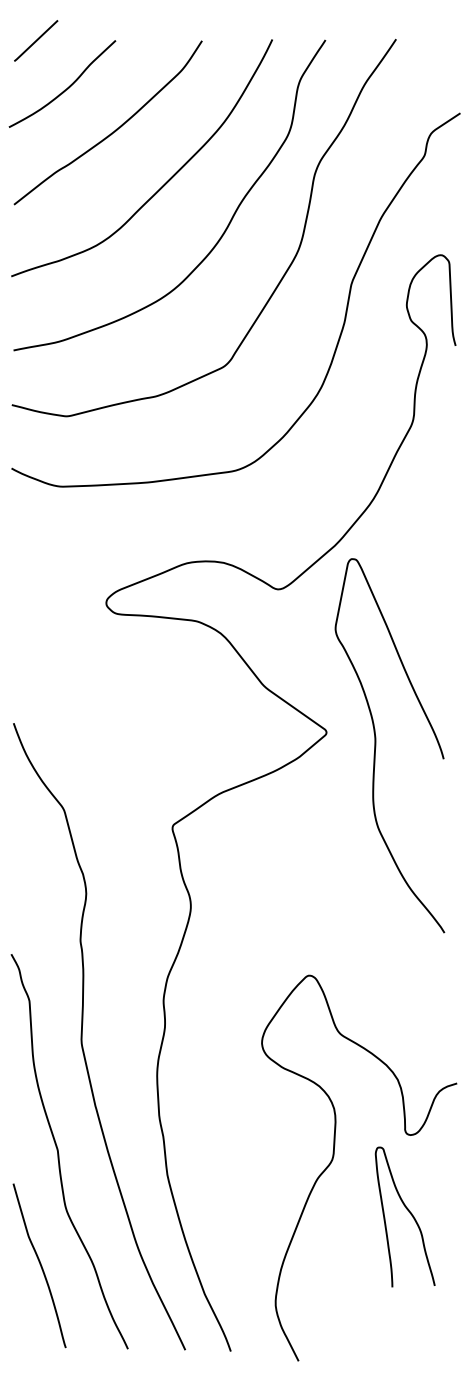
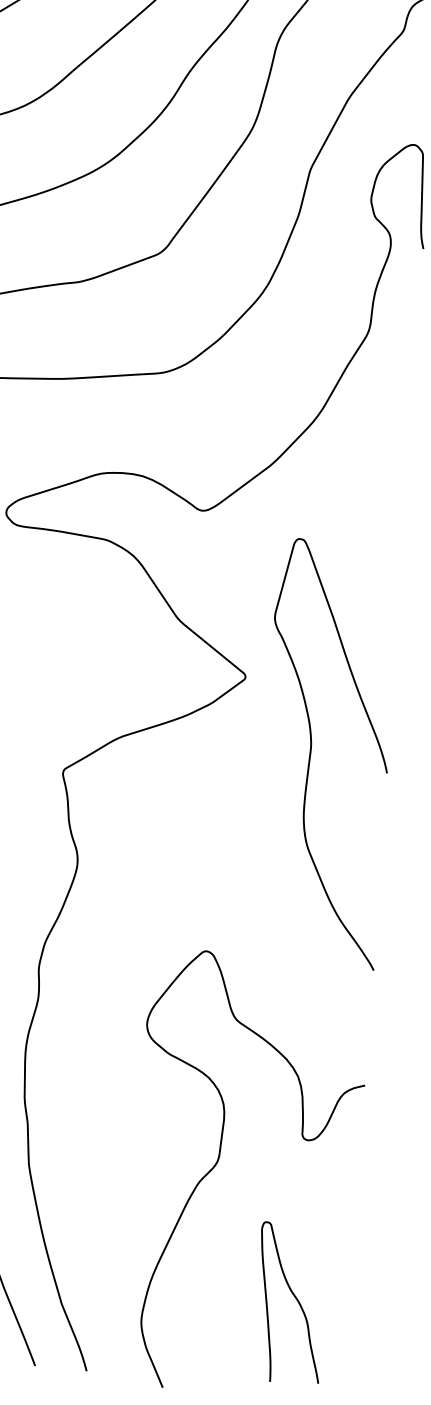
curve: (376, 745) -> (311, 752), moved
curve: (409, 1213) -> (295, 1299), moved

